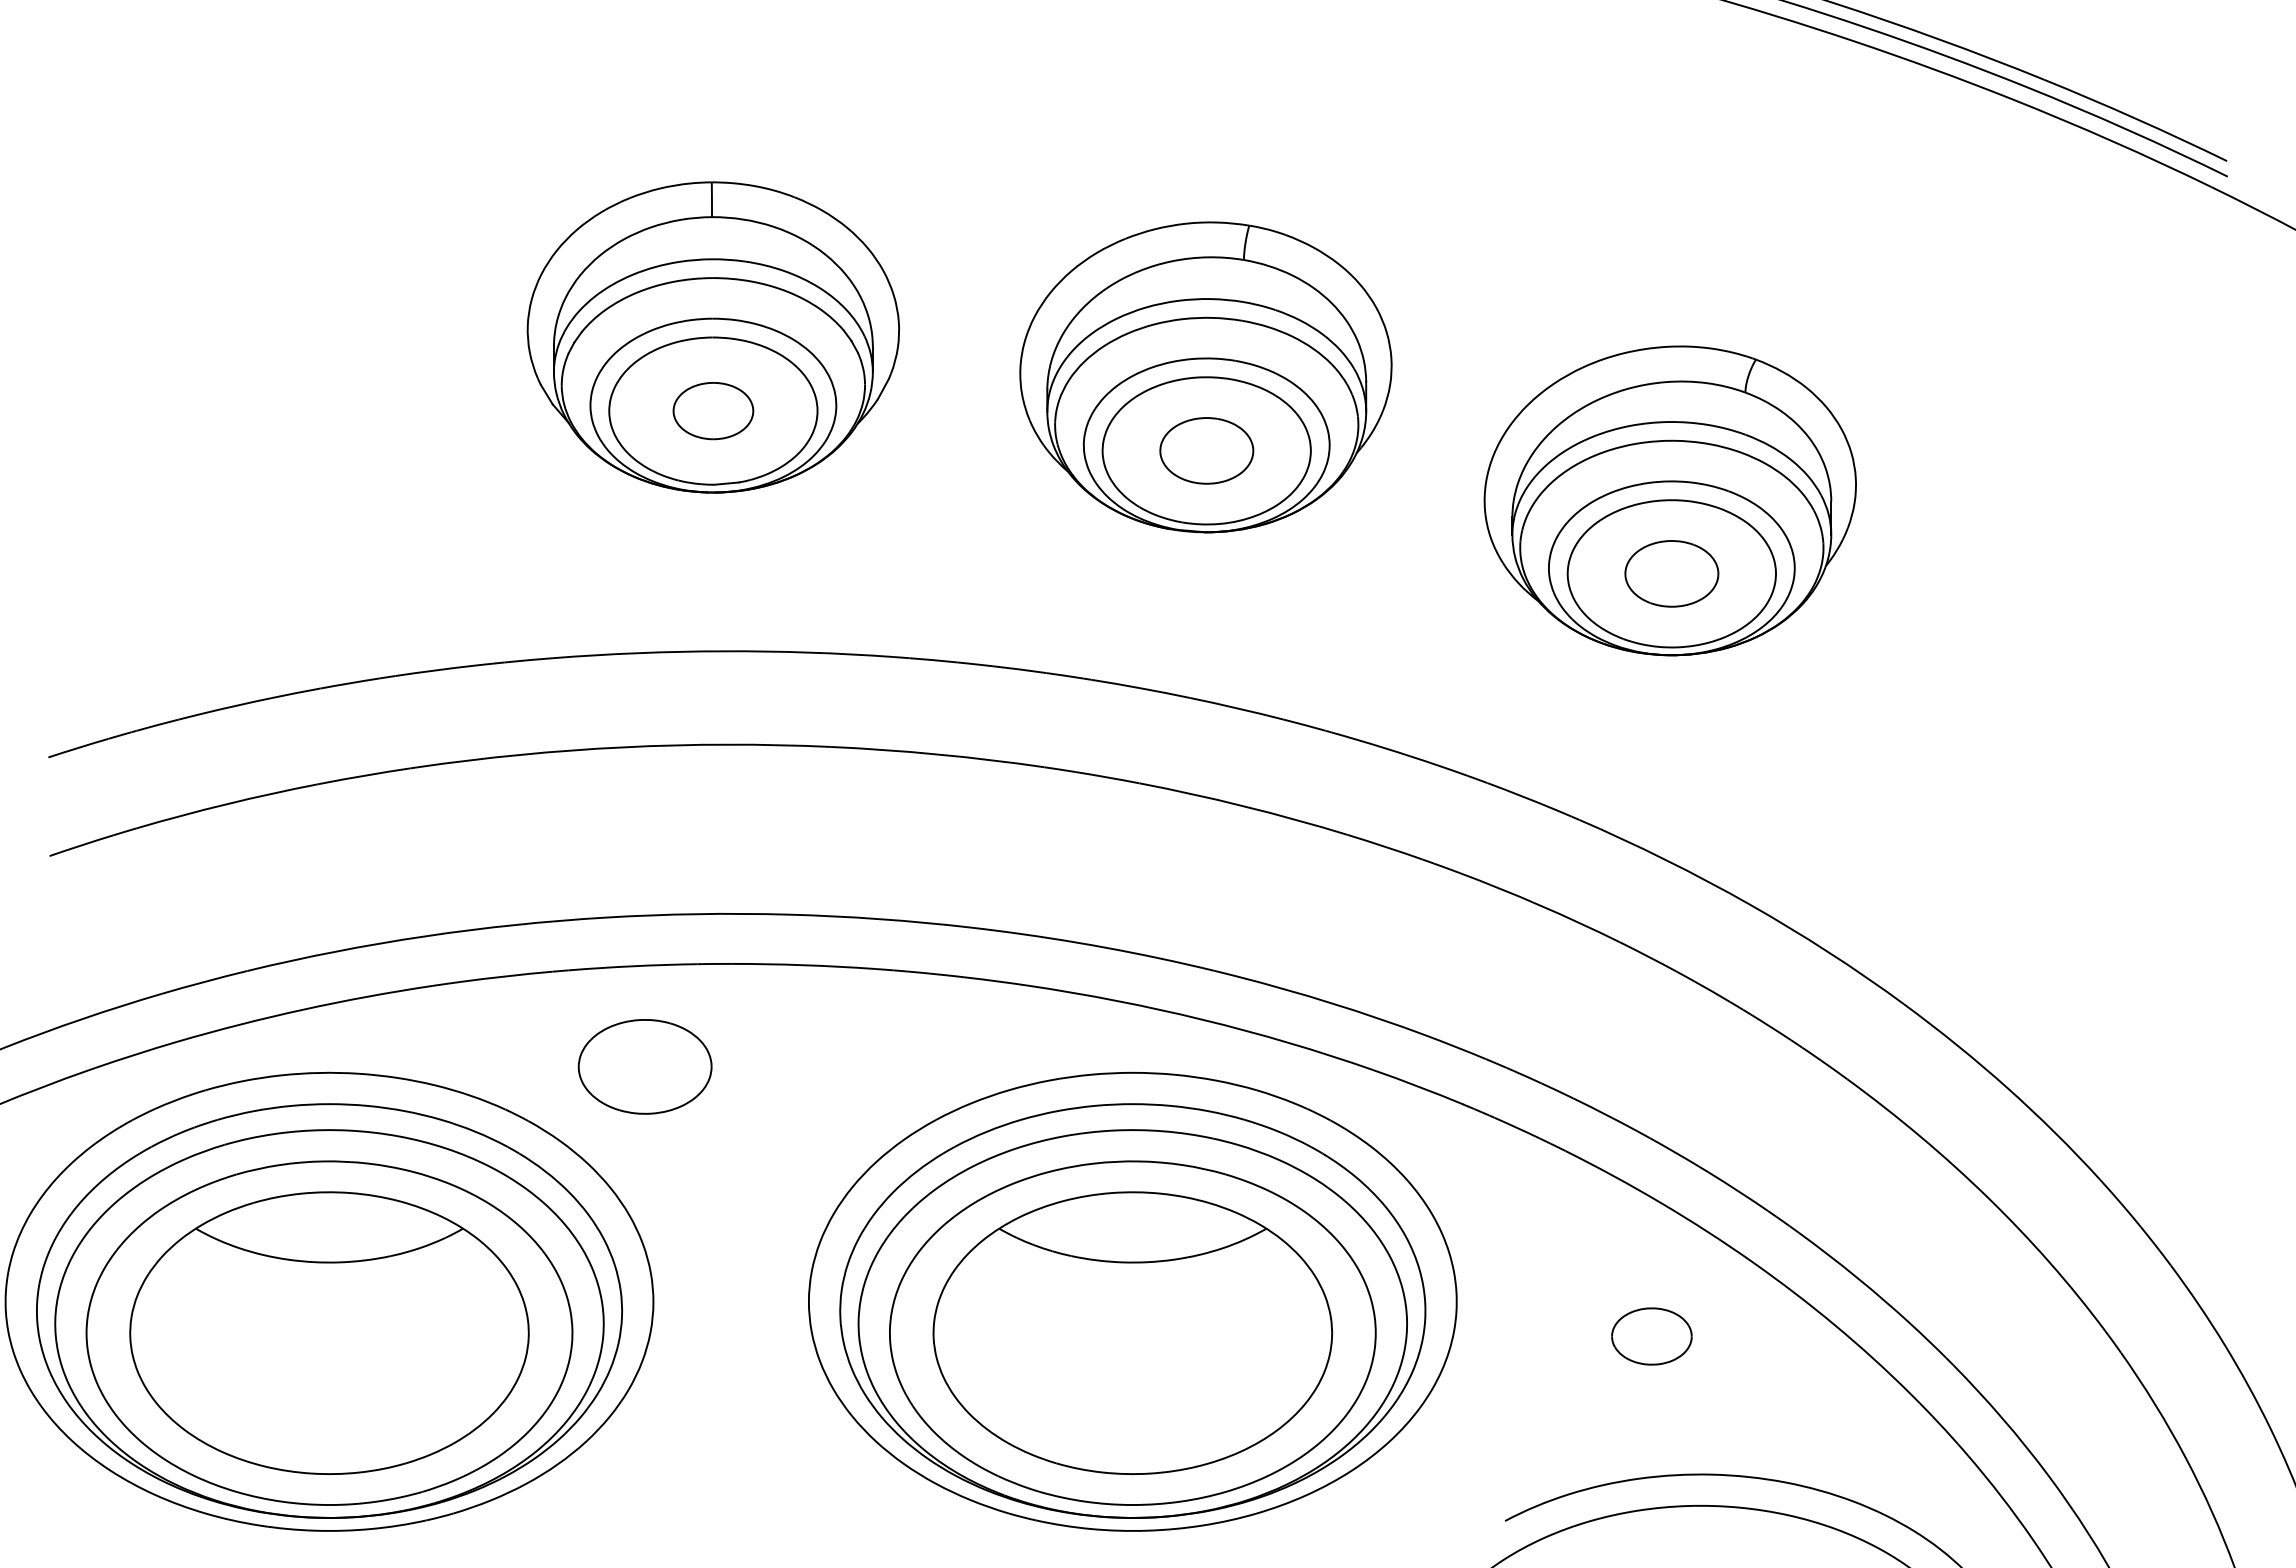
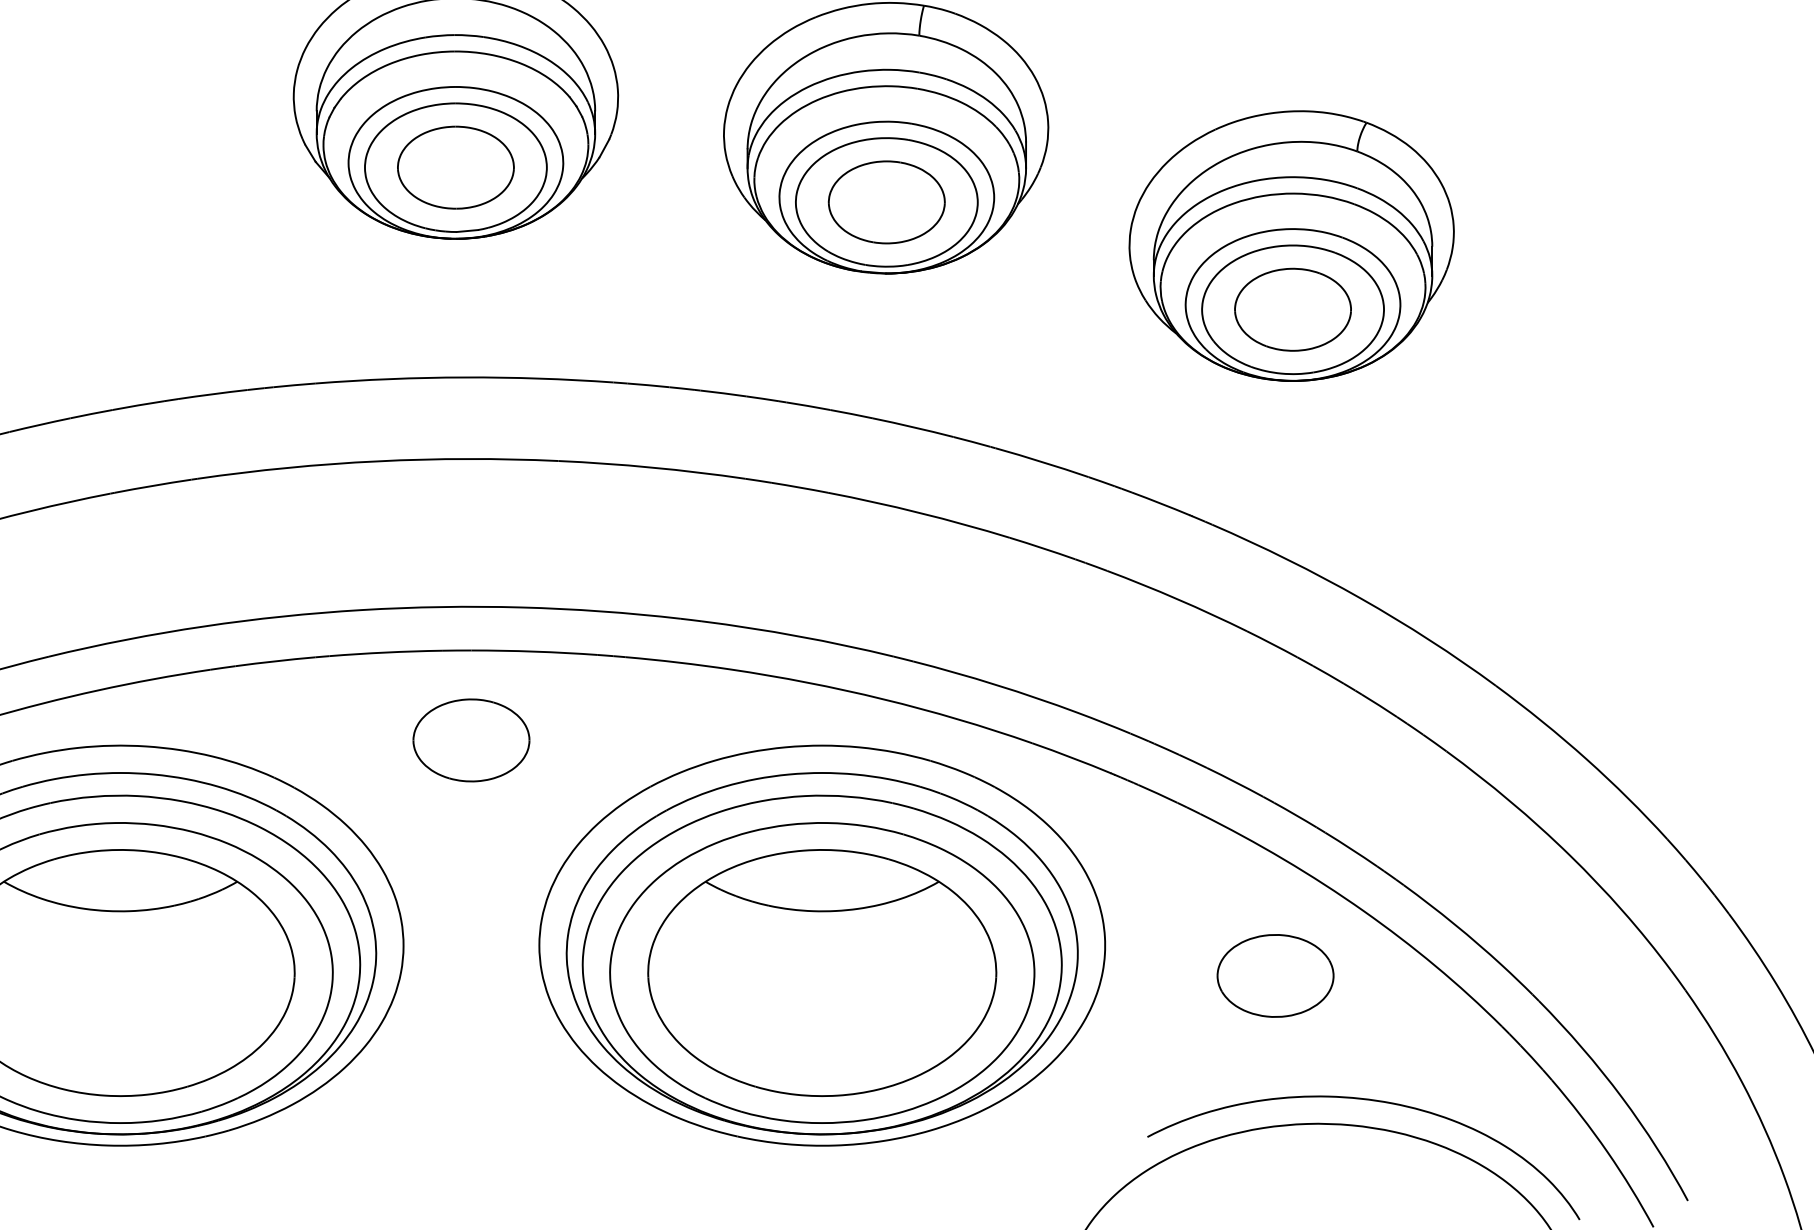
part: (713, 410) -> (456, 167), size x1.67
part: (1206, 450) -> (886, 202), size x1.43
part: (1671, 573) -> (1292, 309), size x1.43
part: (644, 1066) -> (470, 740), moved
part: (1651, 1336) -> (1275, 975), size x1.67

